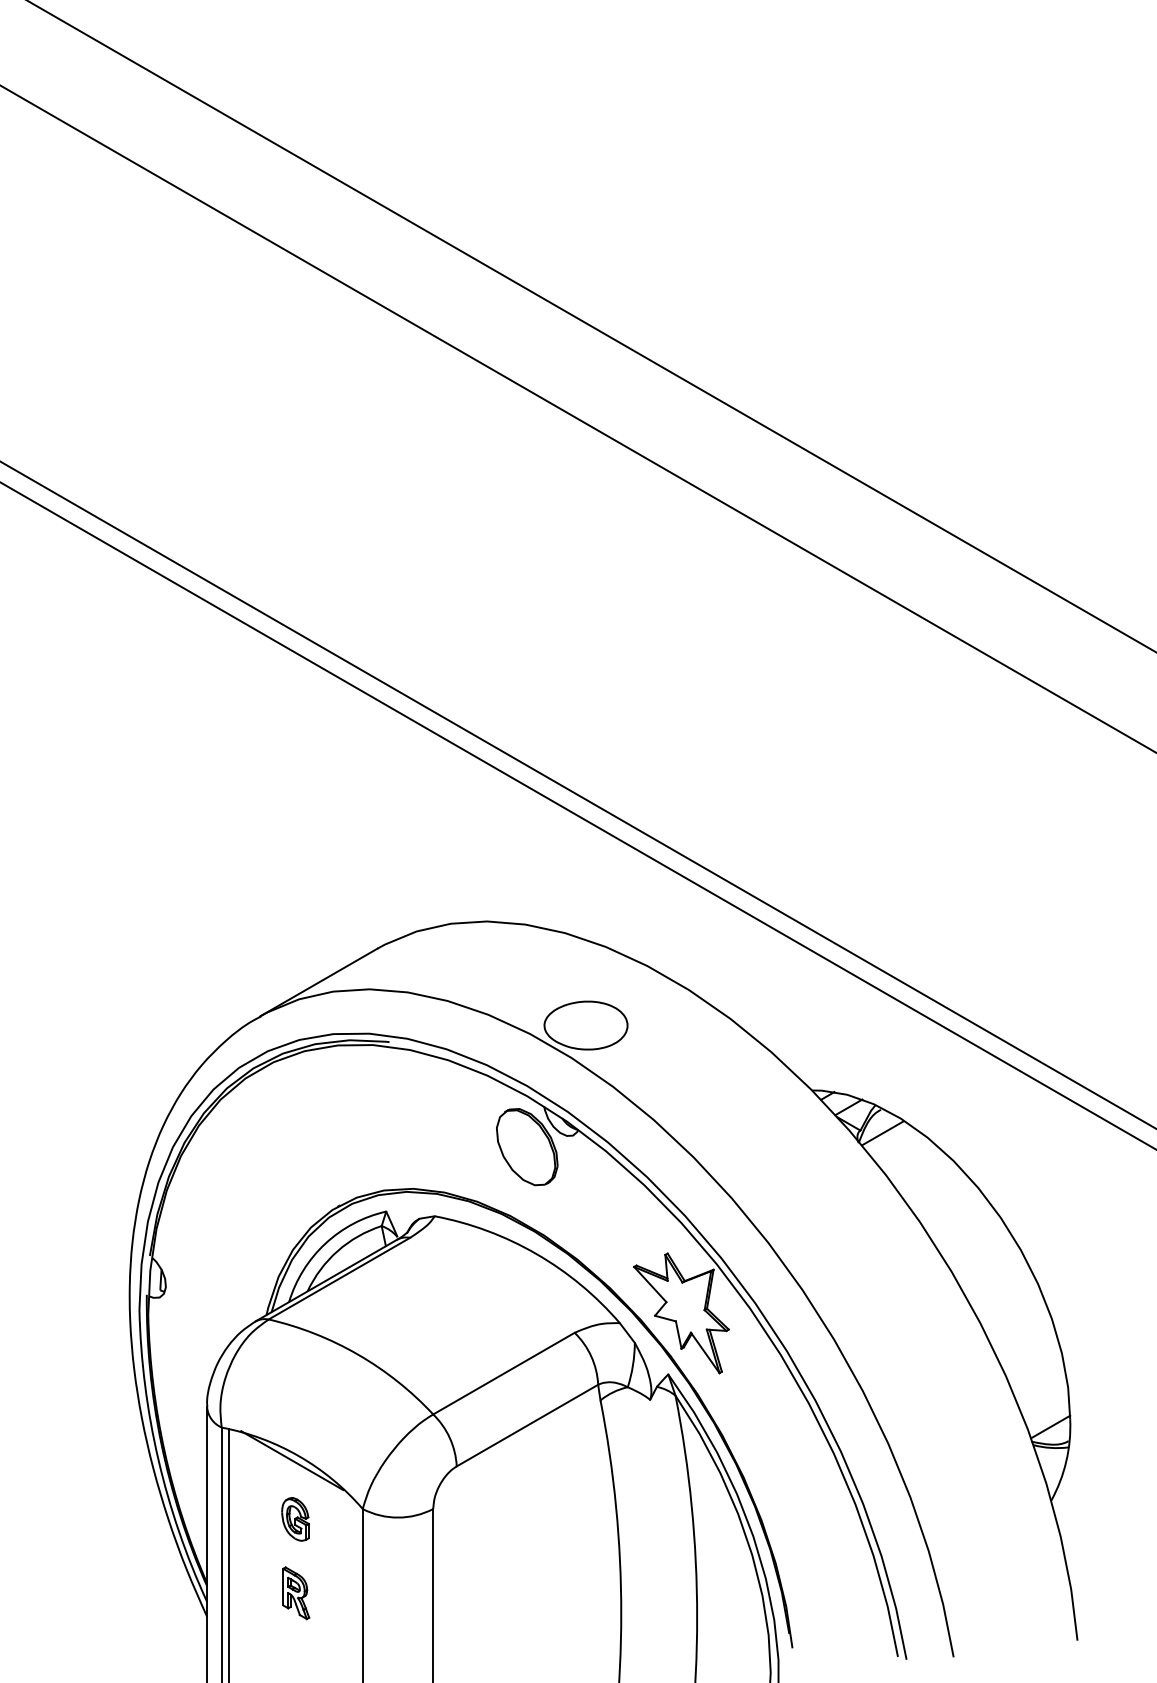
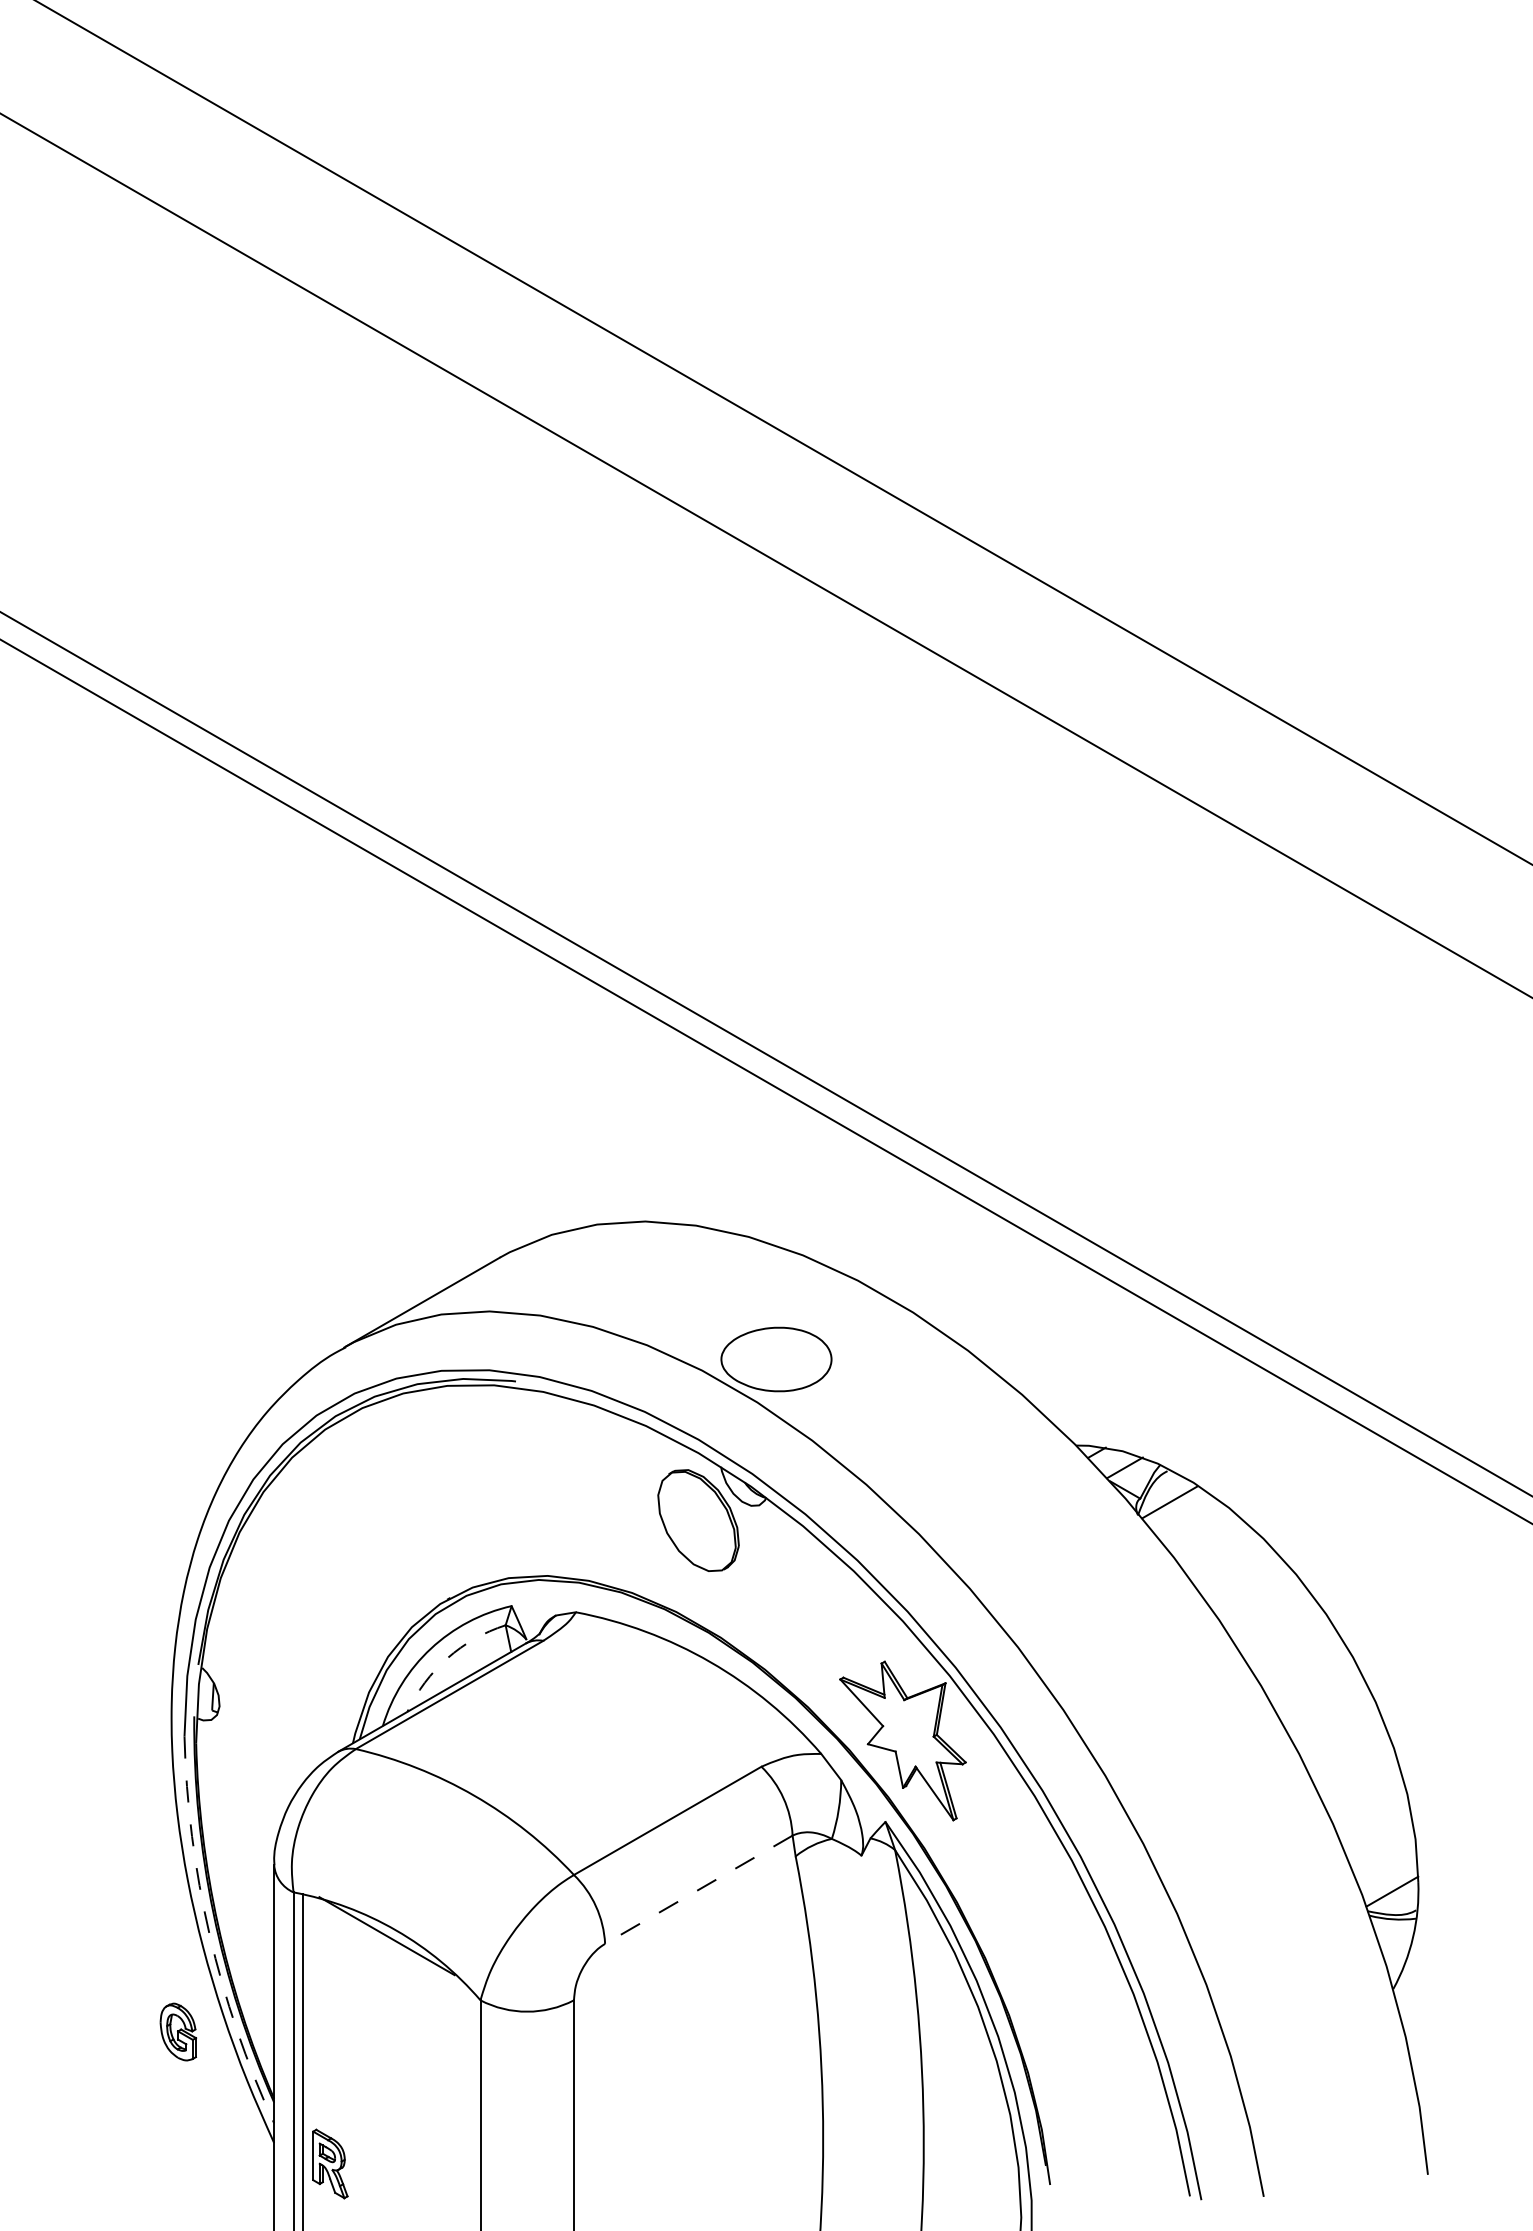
arc: (337, 1251) -> (447, 1658), solid -> dashed
line: (527, 1426) -> (698, 1890), solid -> dashed
arc: (158, 1459) -> (209, 1934), solid -> dashed
part: (295, 1518) -> (178, 2031), moved
part: (296, 1592) -> (330, 2163), moved

